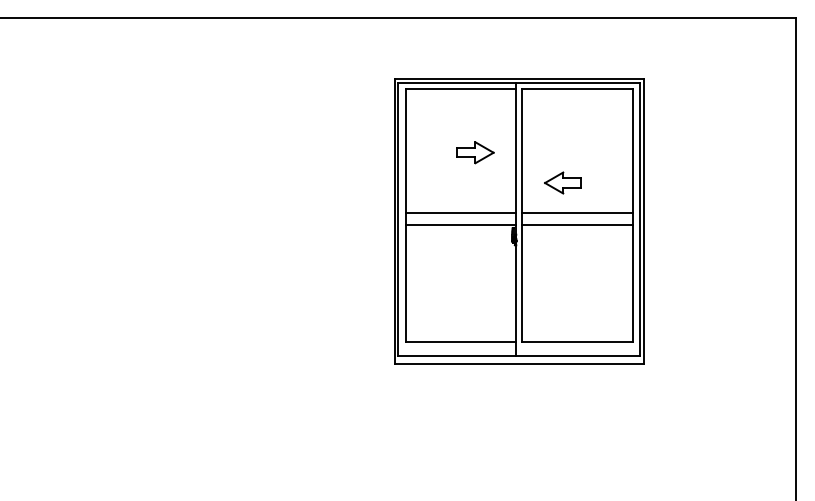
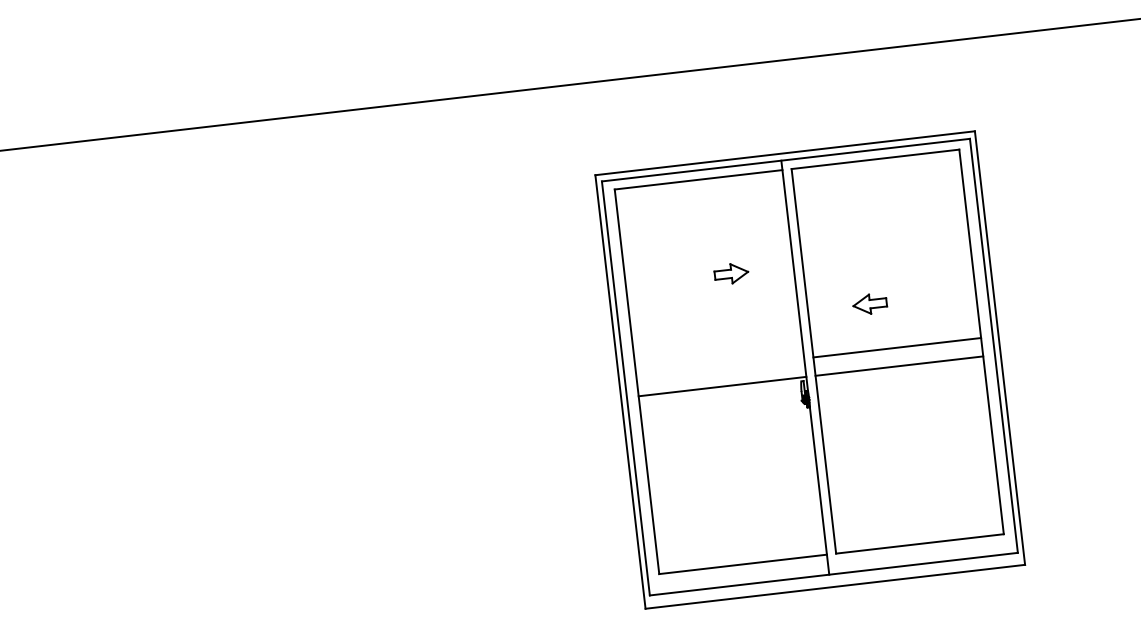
part: (475, 152) -> (731, 273), size x0.6
part: (562, 182) -> (869, 303), size x0.6
line: (461, 213) -> (720, 368), removed

